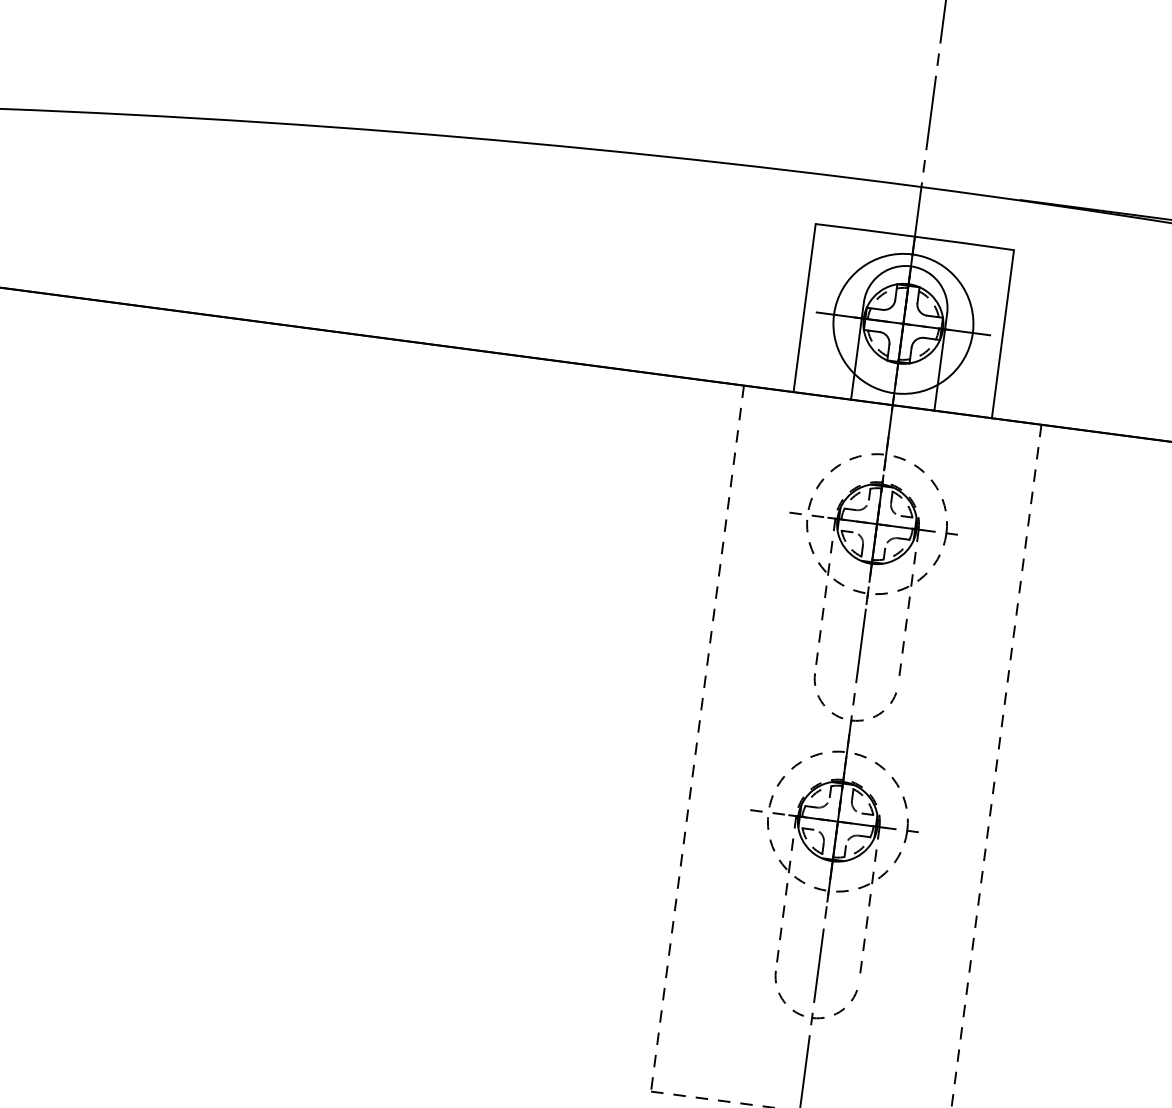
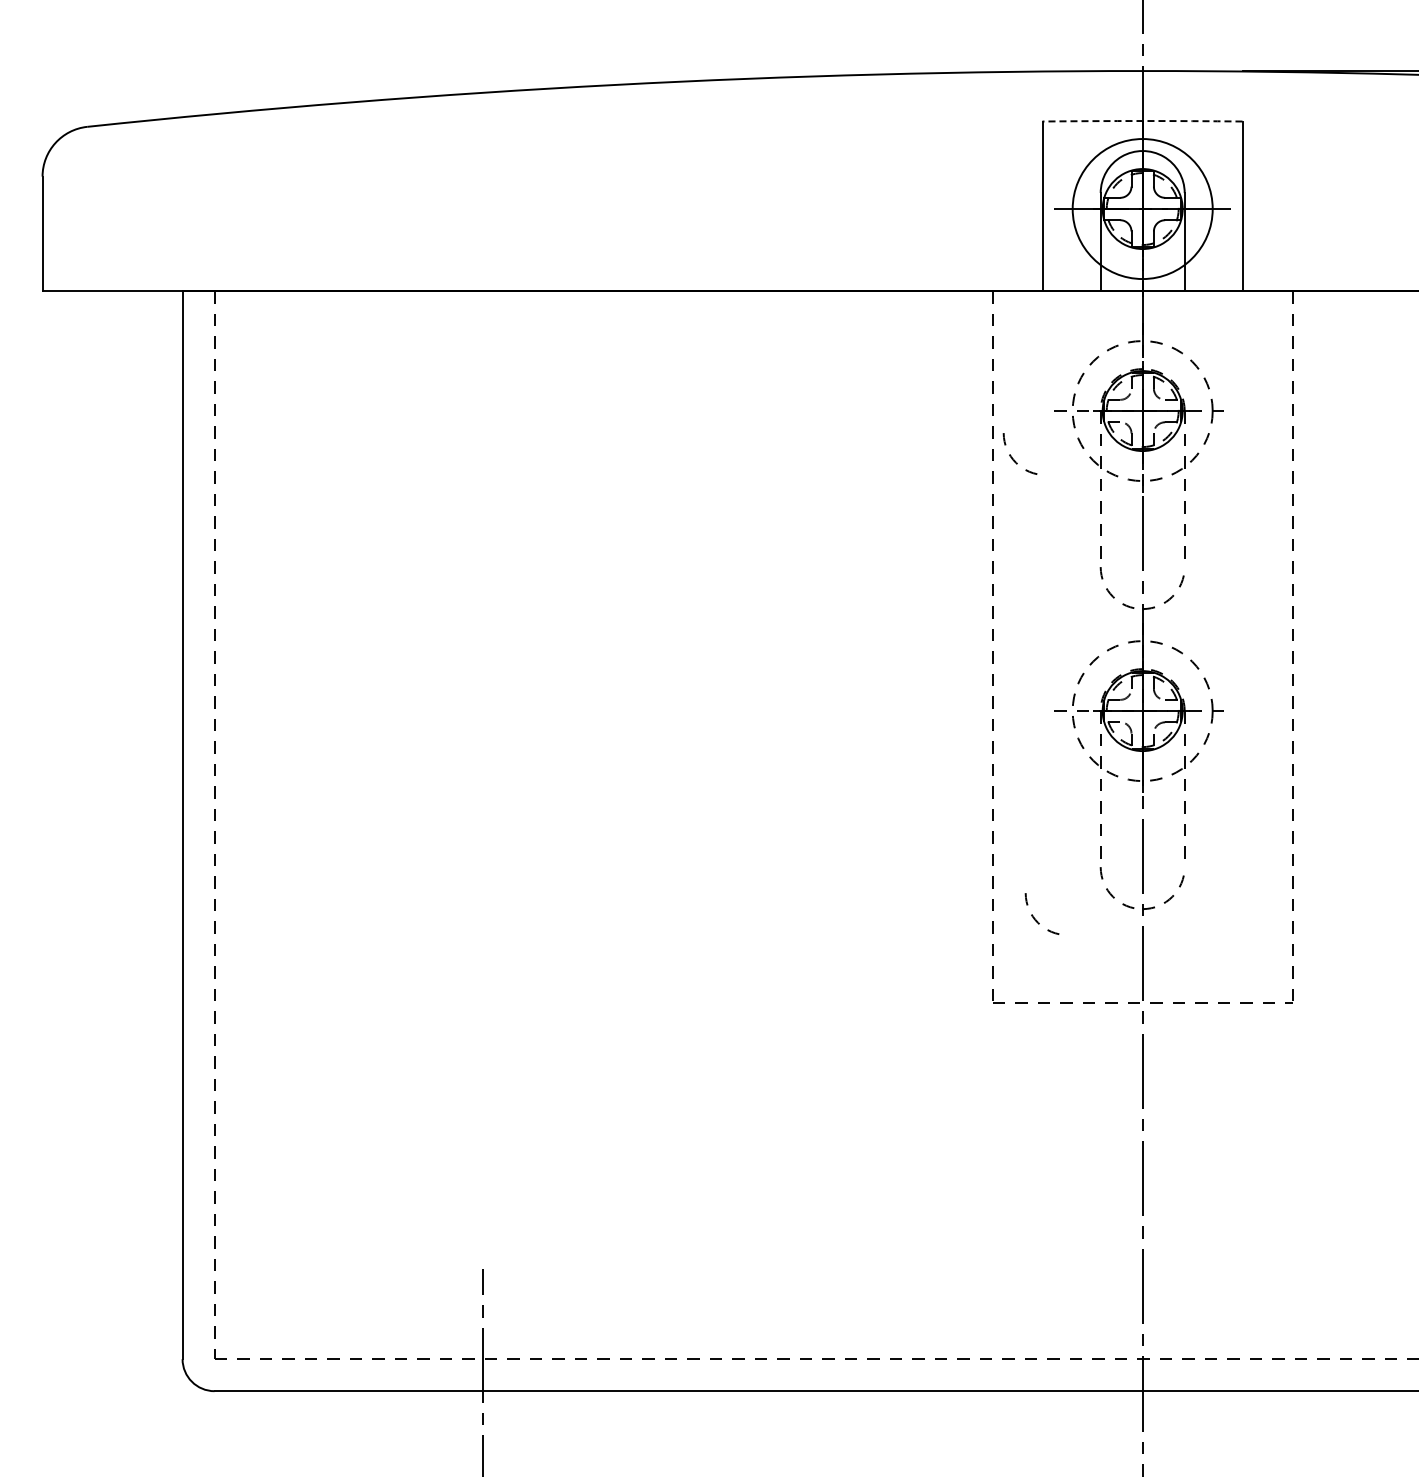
arc: (914, 237) -> (1142, 121), solid -> dashed
arc: (742, 554) -> (1013, 458), added
arc: (704, 1013) -> (1035, 918), added

